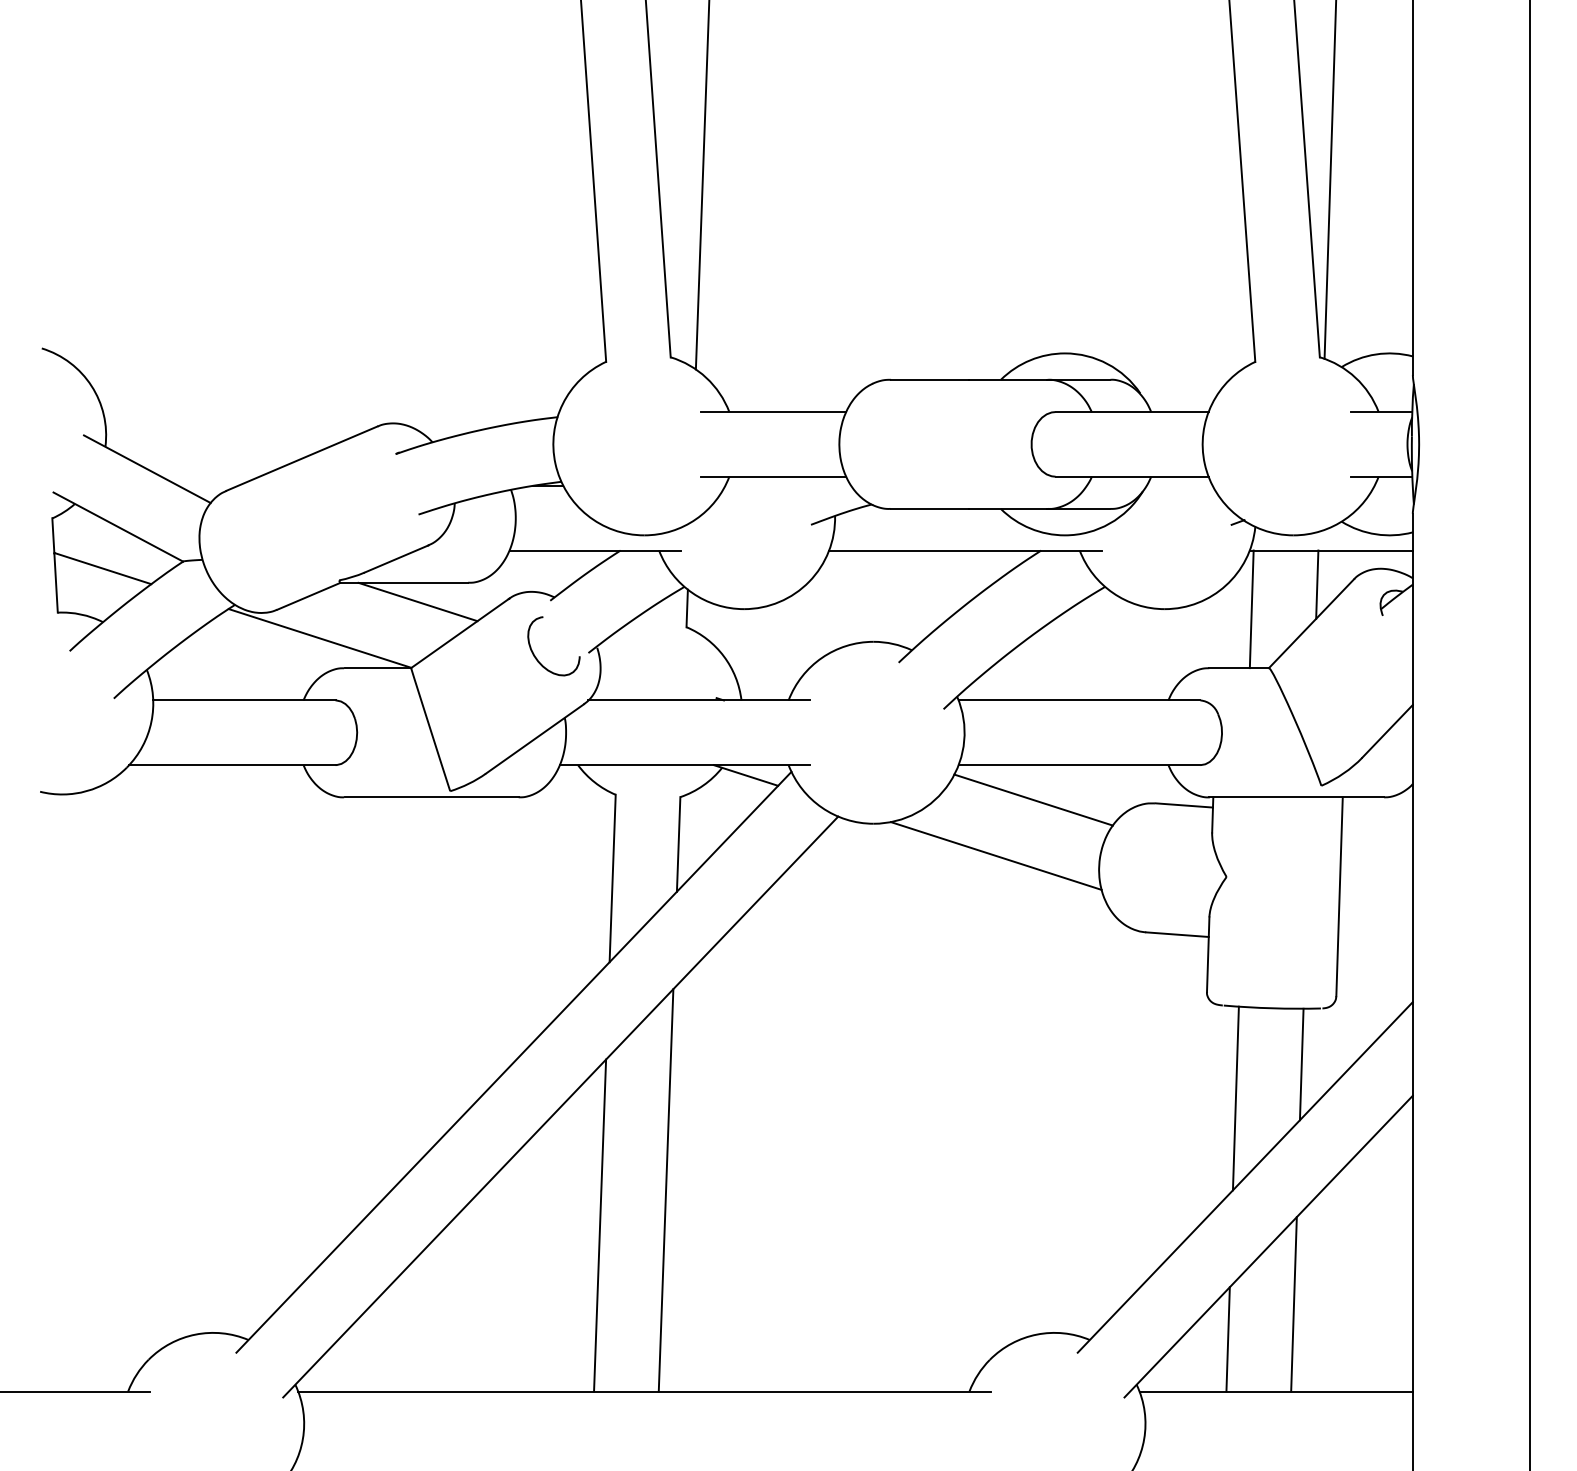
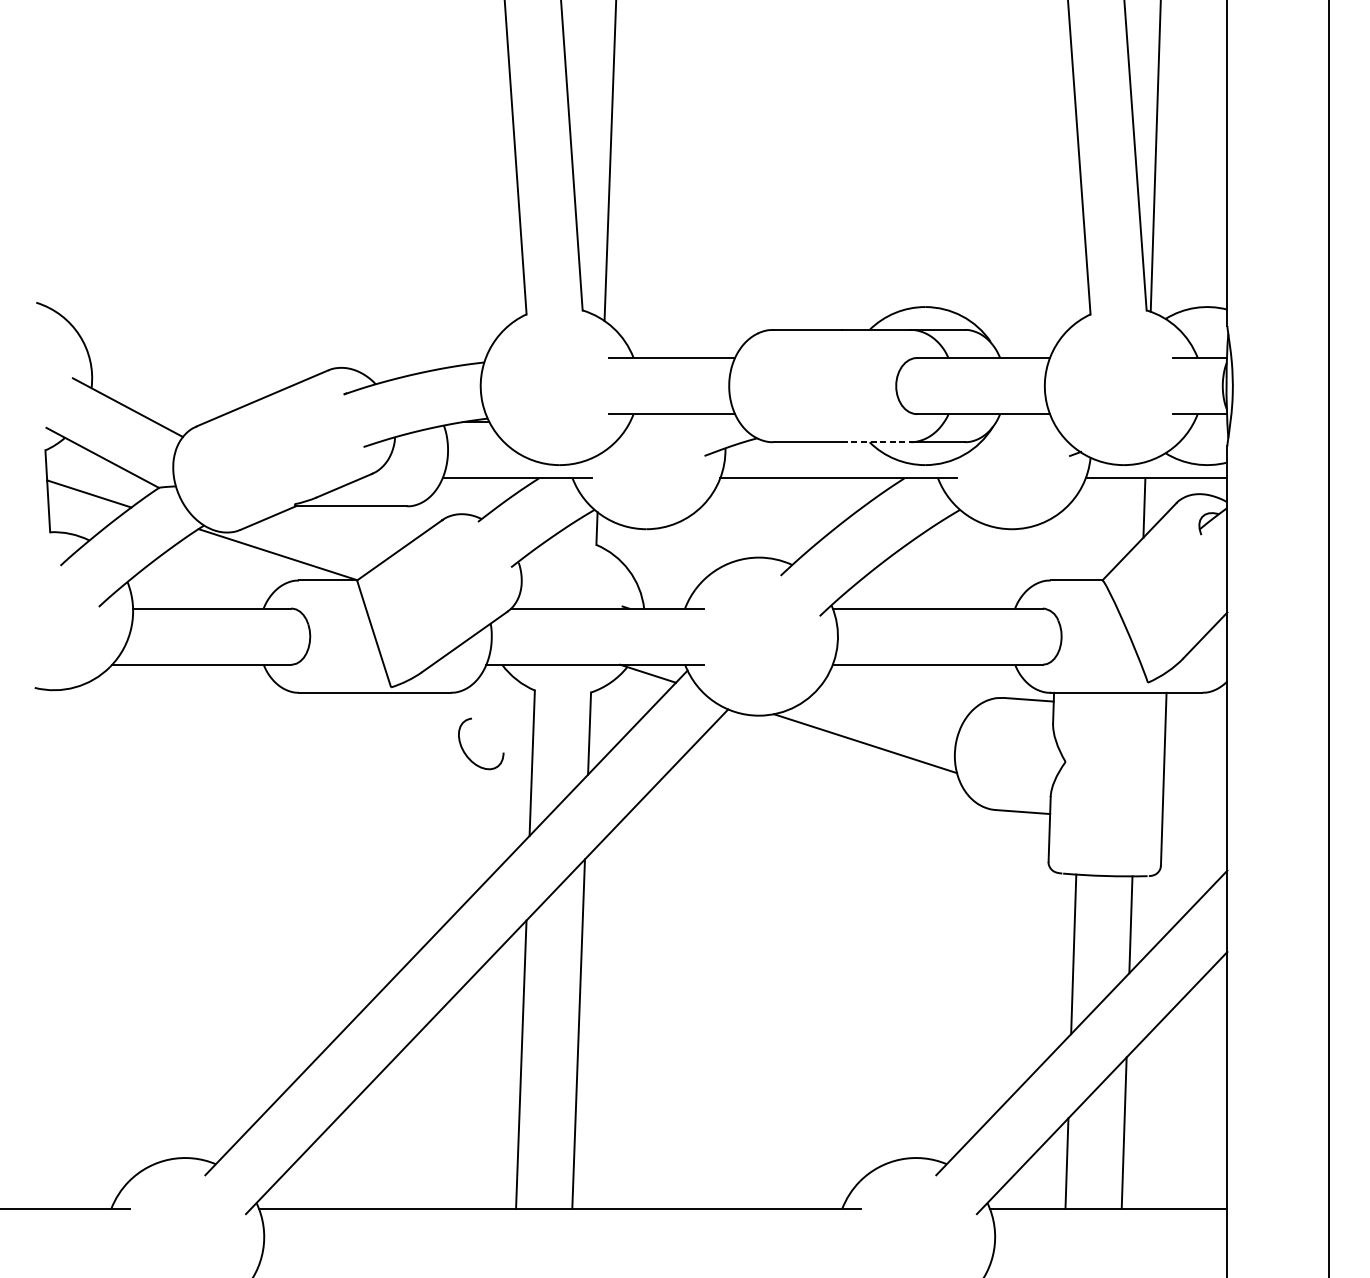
line: (1008, 509) -> (876, 442), solid -> dashed
line: (417, 601) -> (362, 522), removed
line: (1251, 609) -> (1087, 529), removed
curve: (537, 658) -> (466, 754), moved
line: (1033, 799) -> (897, 694), removed

